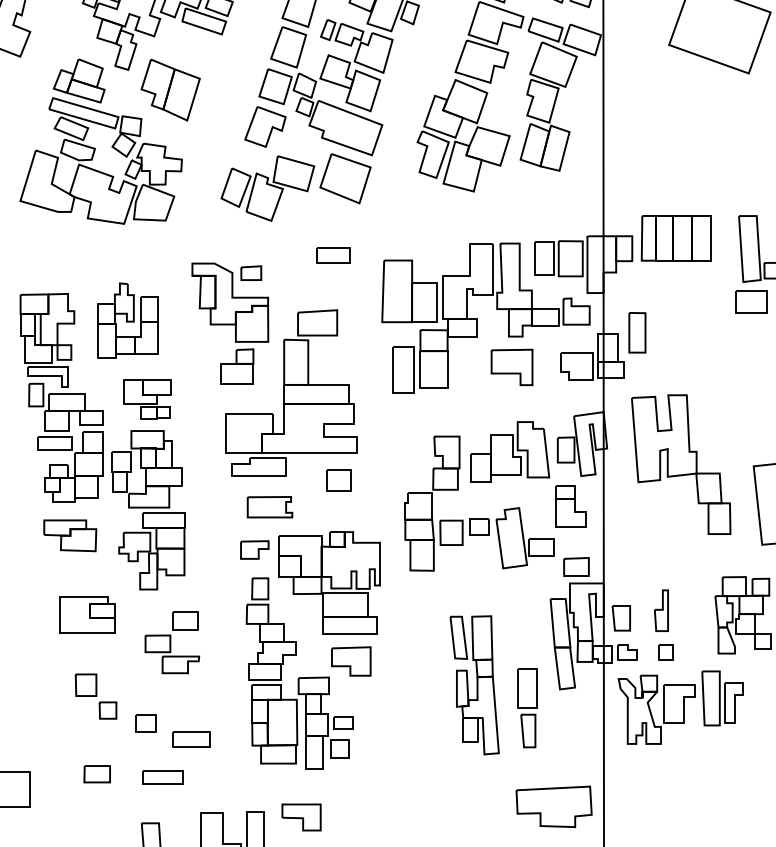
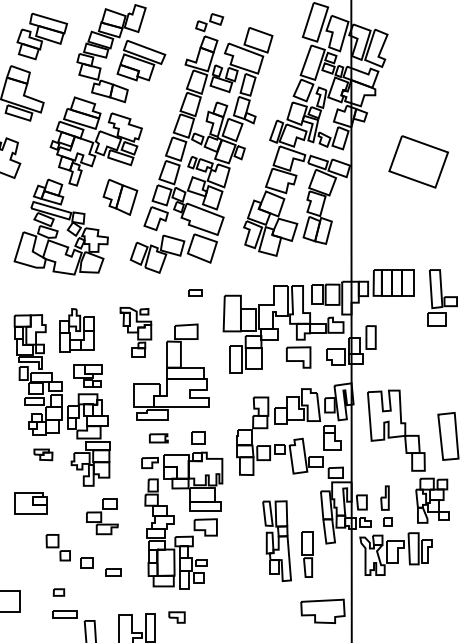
part: (170, 90) -> (120, 197), moved
part: (333, 254) -> (195, 292), size x0.7
part: (229, 322) -> (135, 331), size x0.7
part: (681, 464) -> (396, 430), moved
part: (338, 479) -> (198, 437), moved
part: (269, 507) -> (158, 438), size x0.7
part: (70, 535) -> (43, 454), size x0.6
part: (86, 614) -> (30, 503), moved
part: (191, 739) -> (113, 572), size x0.7
part: (96, 774) -> (58, 592), size x0.7
part: (162, 777) -> (64, 614), moved
part: (300, 817) -> (176, 617), size x0.7

